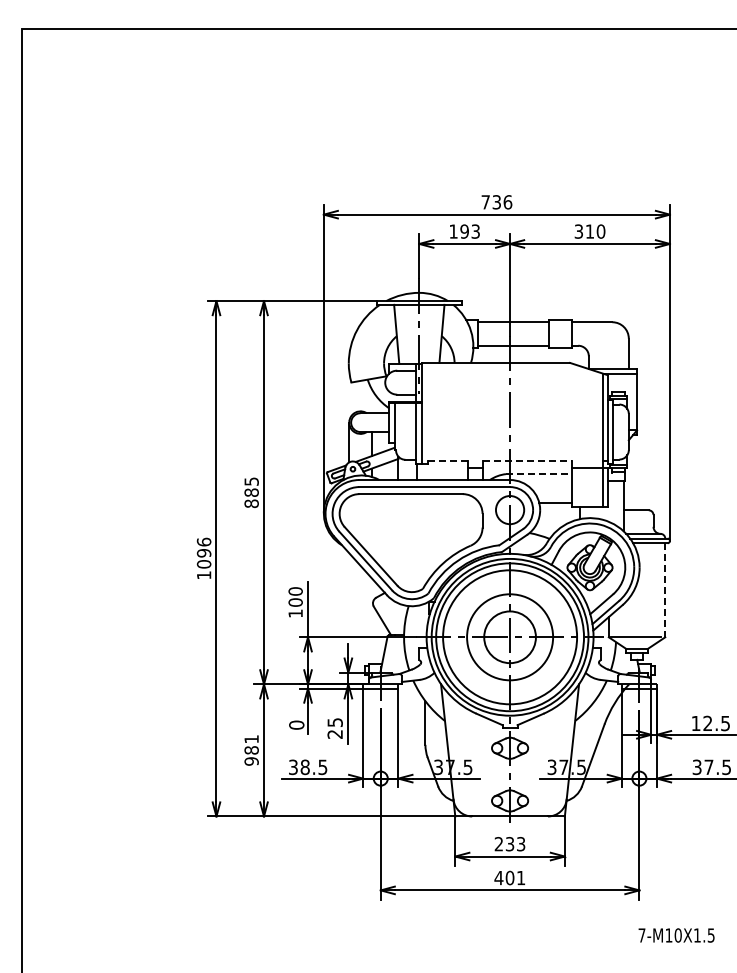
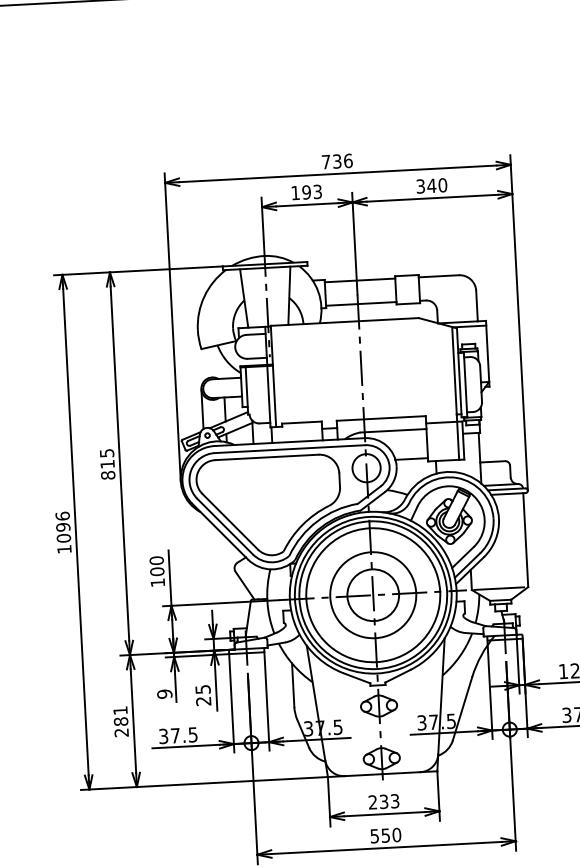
text: (589, 231) -> (431, 185), 310 -> 340
line: (447, 461) -> (301, 422), dashed -> solid
line: (527, 461) -> (381, 418), dashed -> solid
line: (538, 474) -> (393, 431), dashed -> solid
text: (251, 492) -> (107, 464), 885 -> 815
line: (665, 590) -> (526, 540), dashed -> solid
text: (296, 724) -> (164, 693), 0 -> 9
text: (251, 761) -> (121, 732), 981 -> 281
text: (304, 767) -> (174, 736), 38.5 -> 37.5
text: (509, 877) -> (385, 835), 401 -> 550

